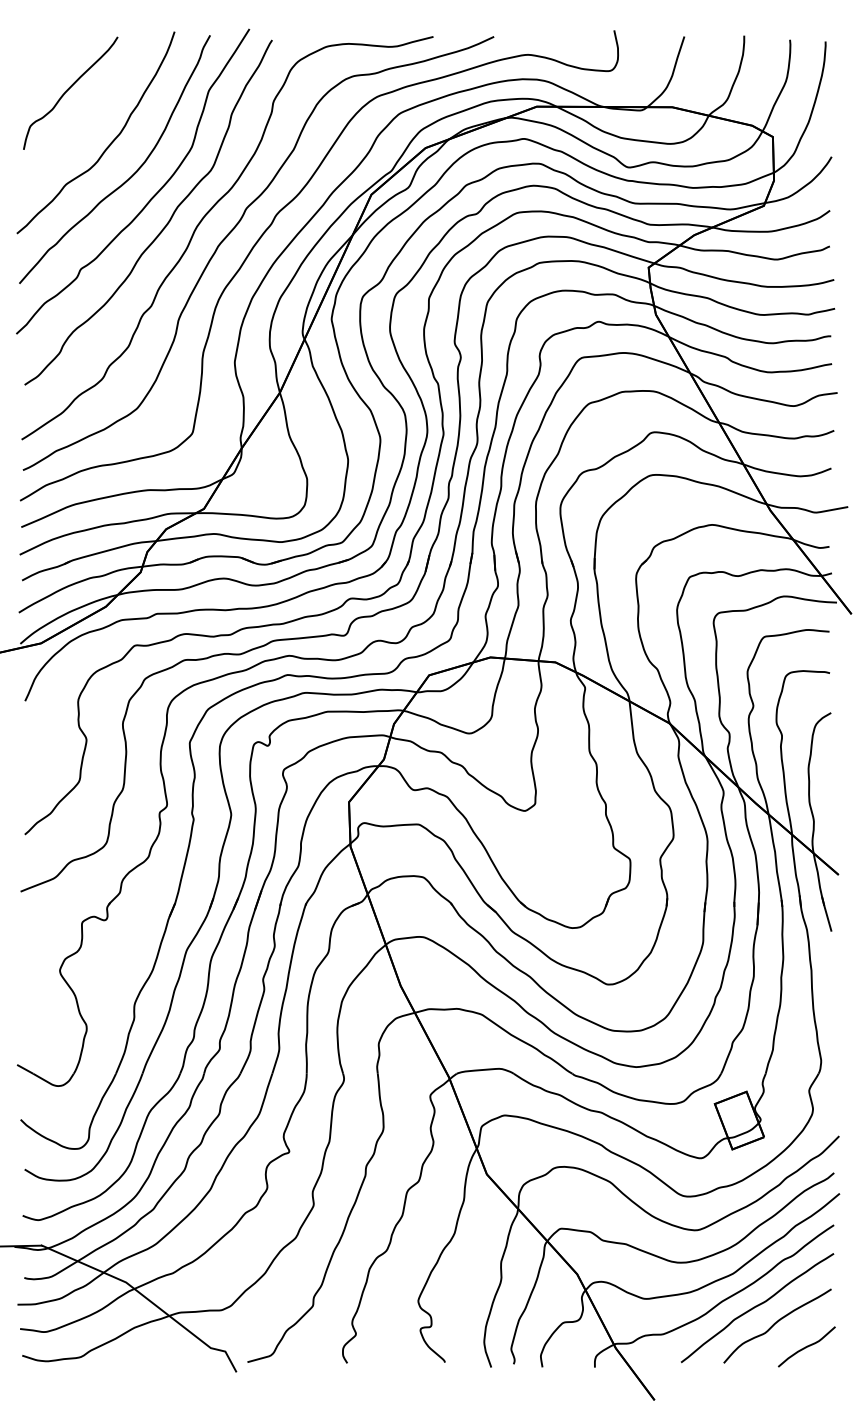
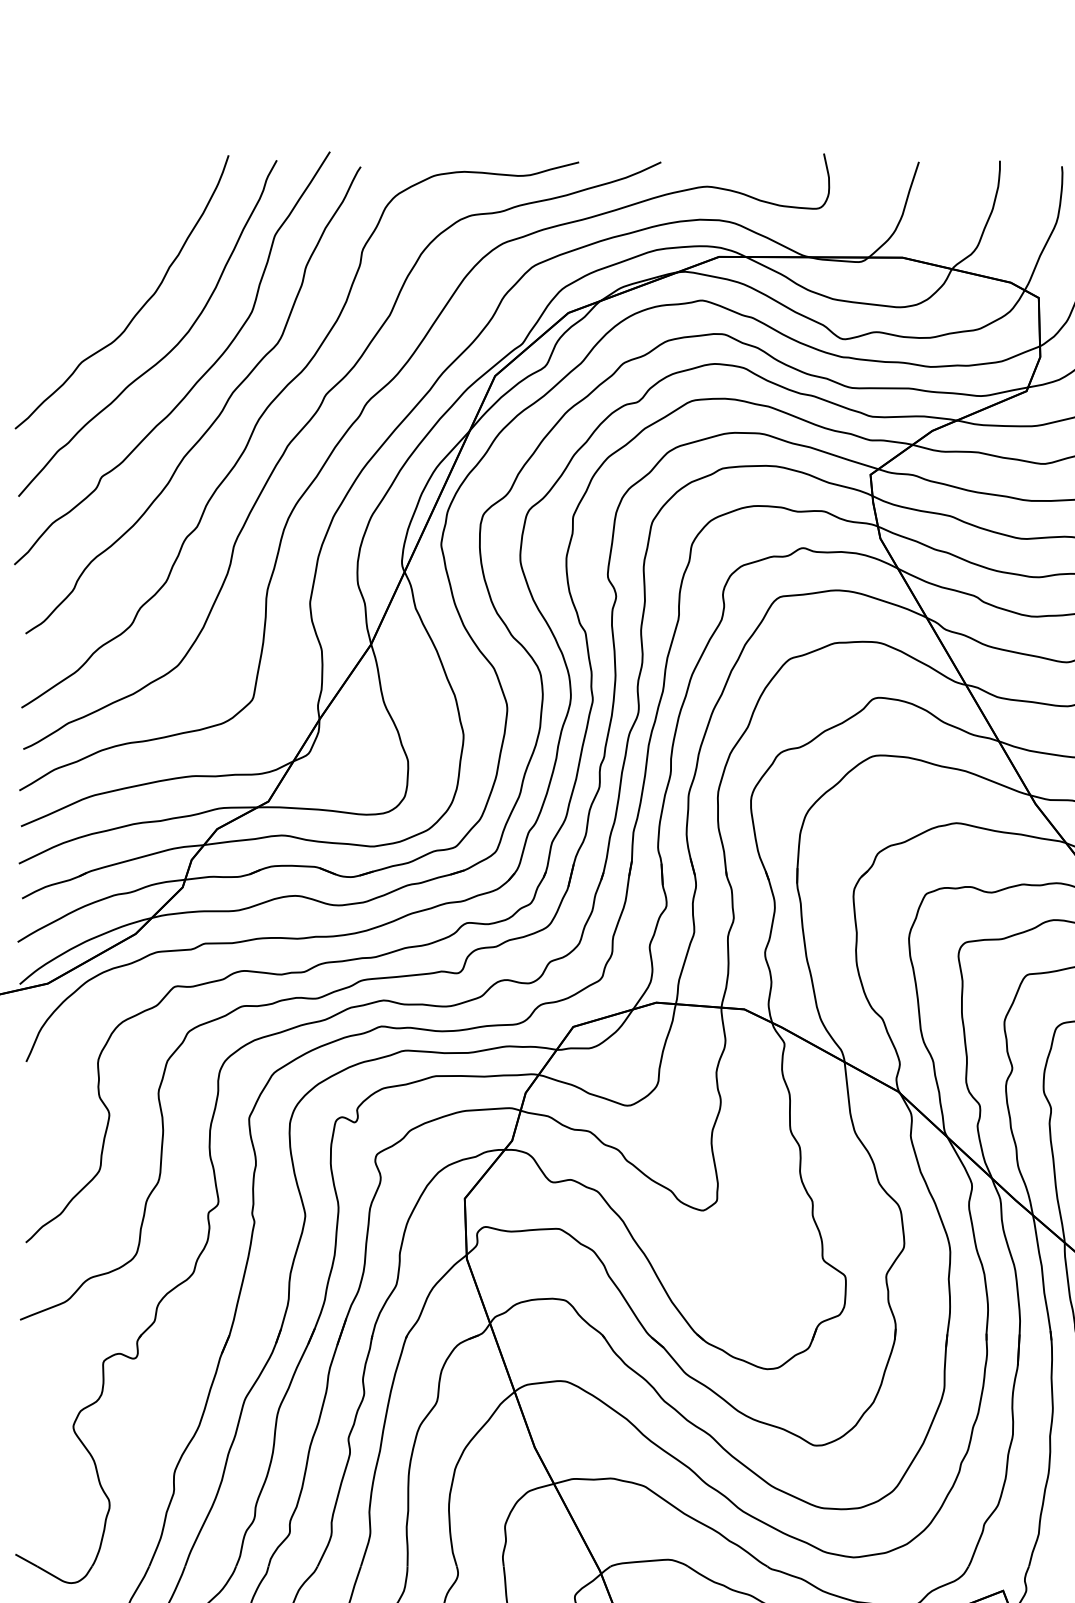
curve: (68, 90) -> (84, 234), removed

